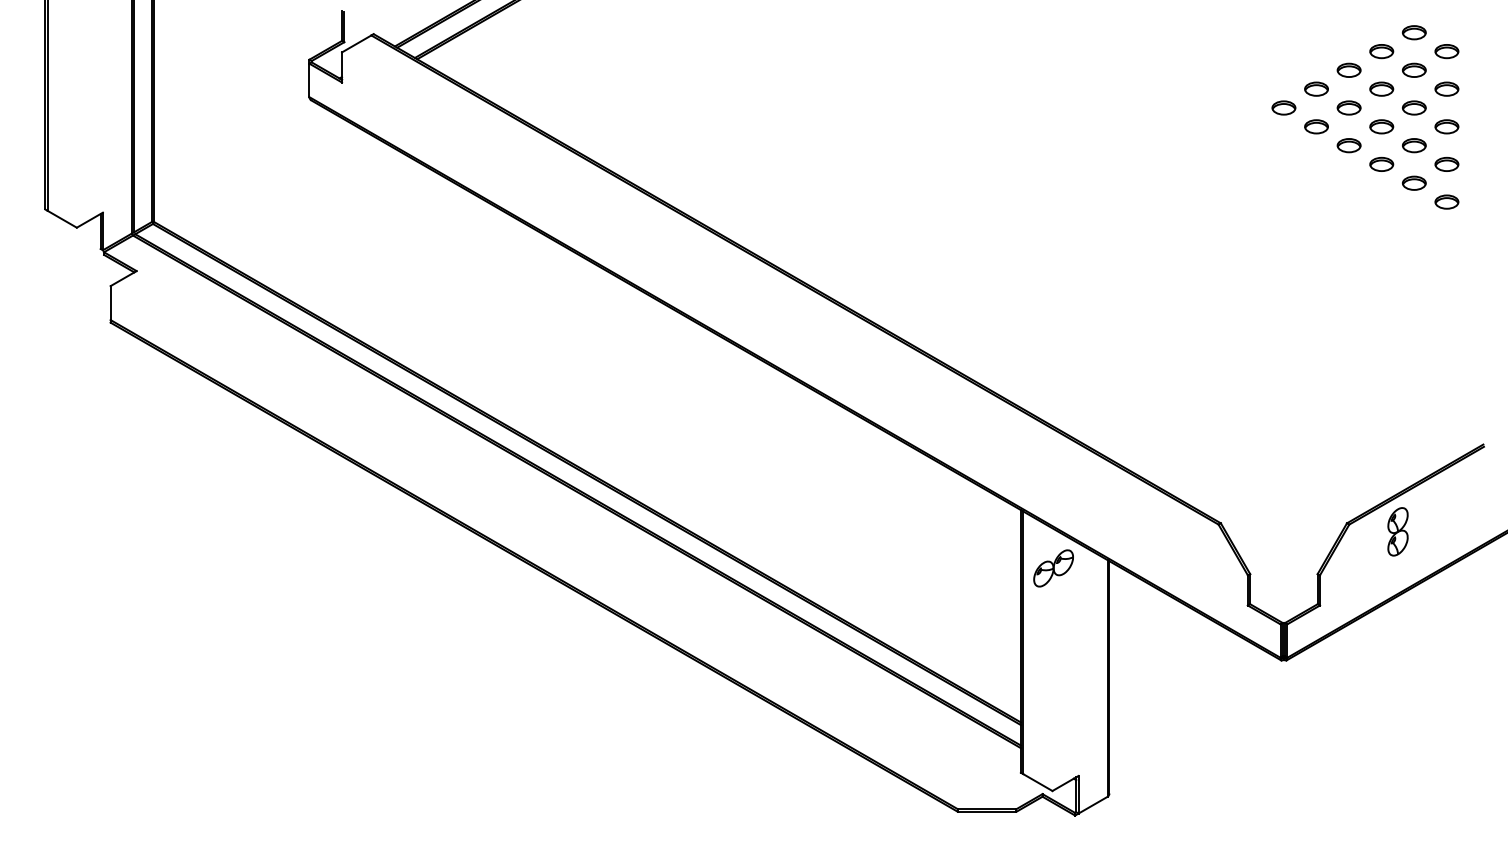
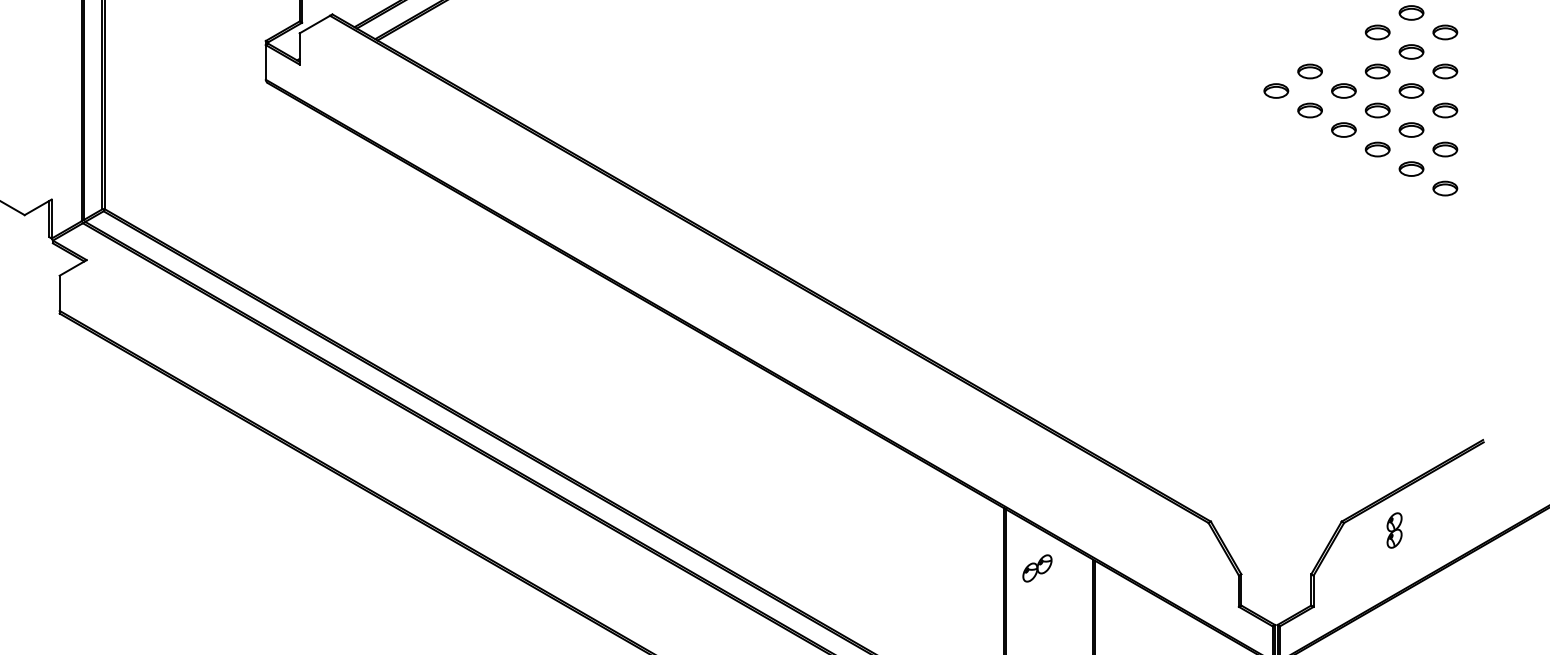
part: (1348, 69) -> (1343, 51), removed
part: (1397, 531) -> (1394, 530), size x0.7
part: (1053, 568) -> (1037, 568), size x0.7

